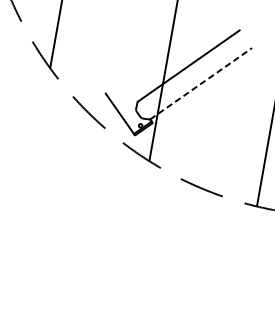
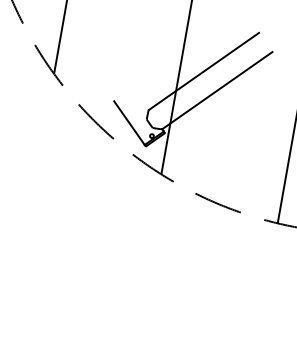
line: (201, 83) -> (217, 90), dashed -> solid

